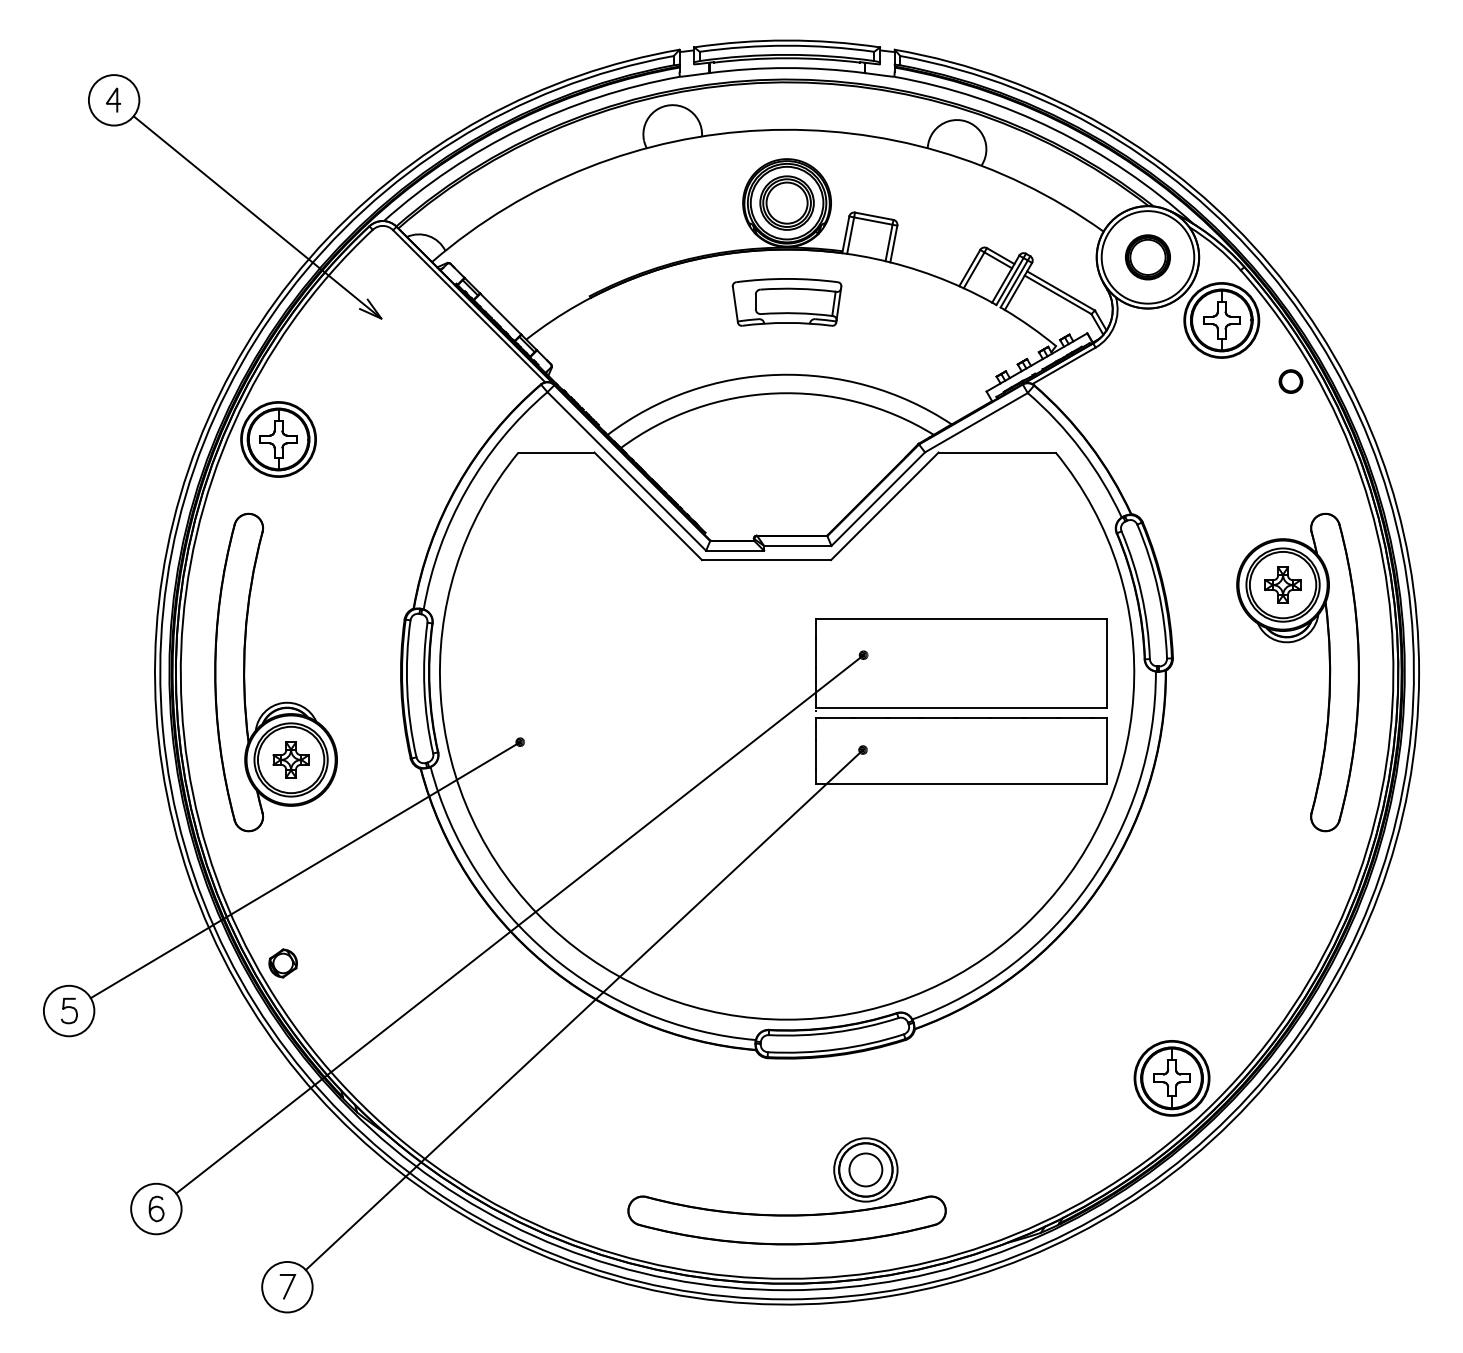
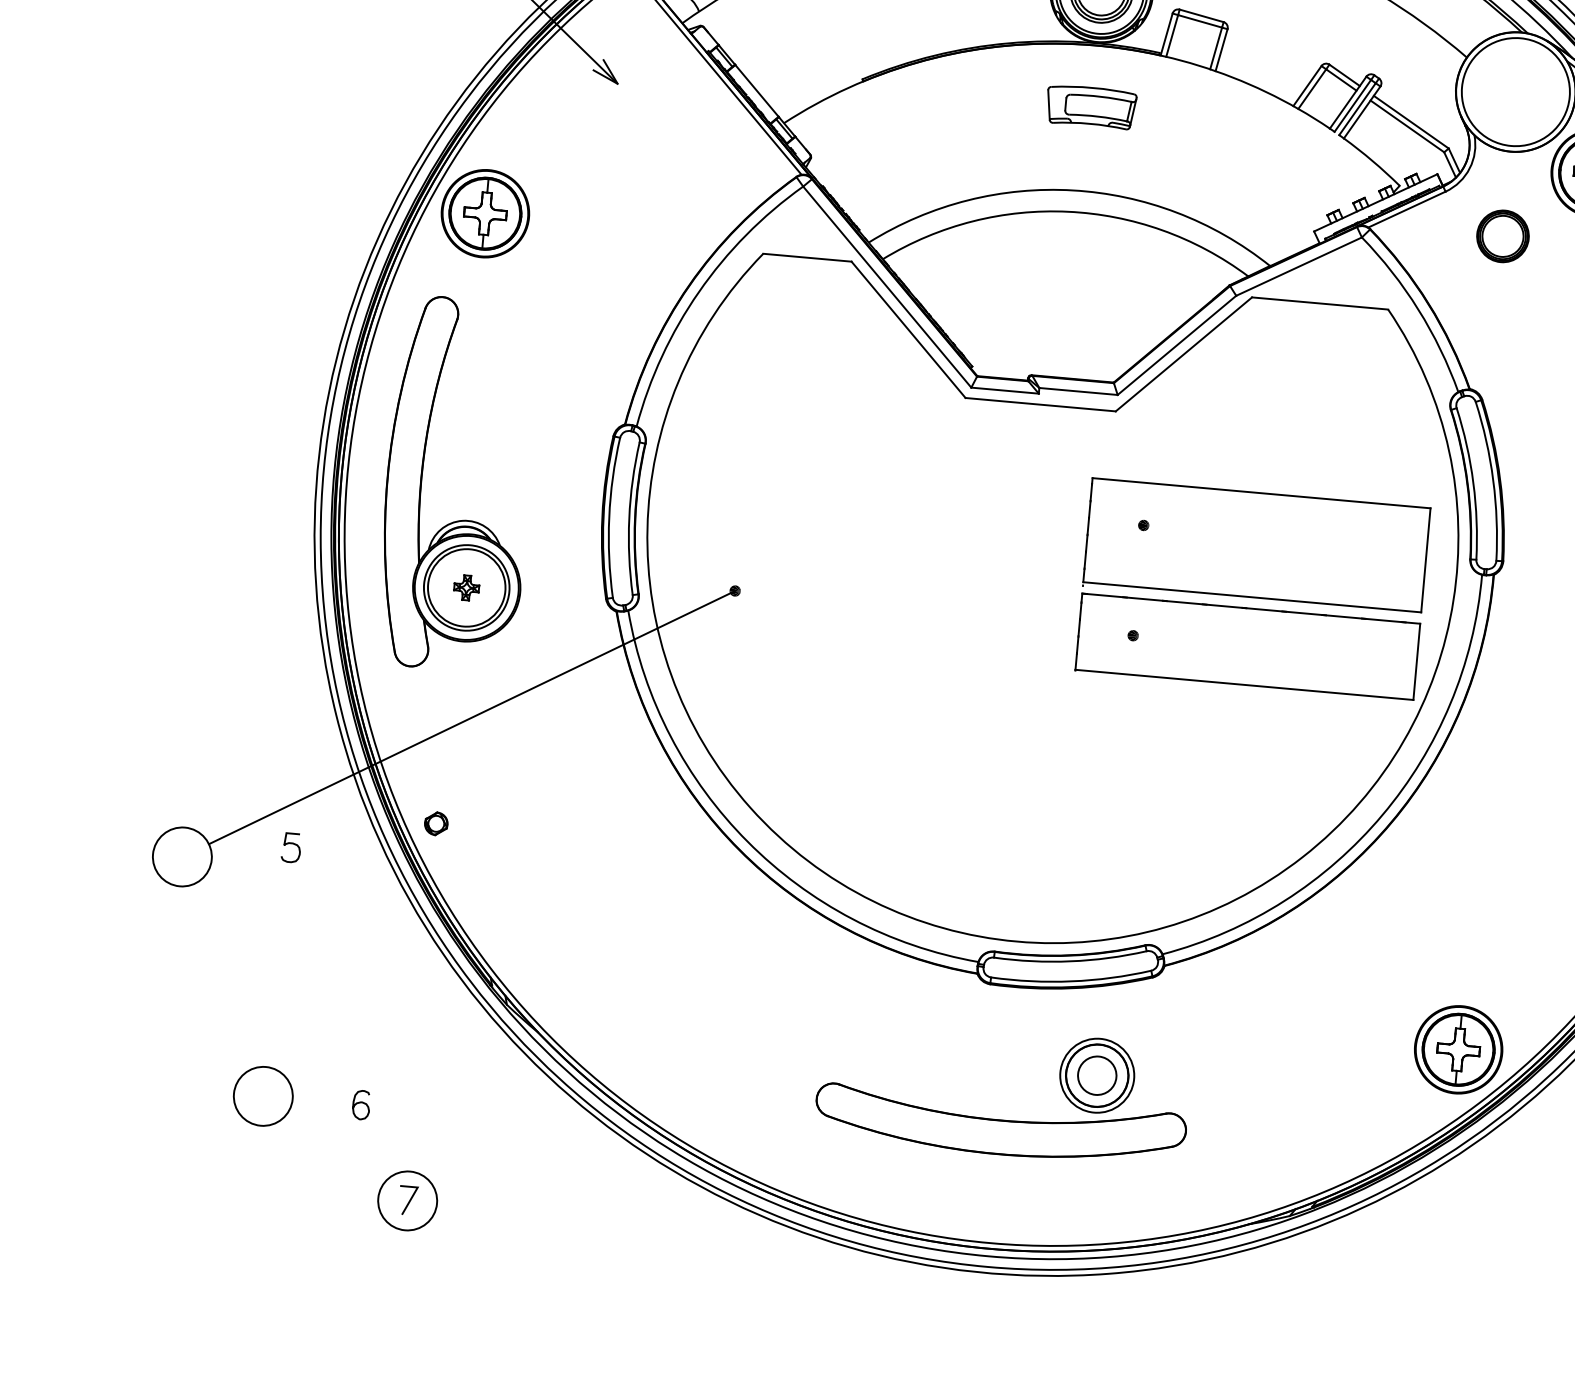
part: (1147, 257) -> (1502, 236), moved
part: (786, 302) -> (1090, 107), size x0.7
part: (290, 759) -> (466, 587), size x0.6
line: (519, 924) -> (715, 803), removed
part: (282, 963) -> (435, 823), size x0.7
curve: (66, 1008) -> (288, 844), moved
line: (584, 1010) -> (782, 909), removed
curve: (156, 1207) -> (361, 1103), moved
part: (786, 1214) -> (1000, 1119), moved

